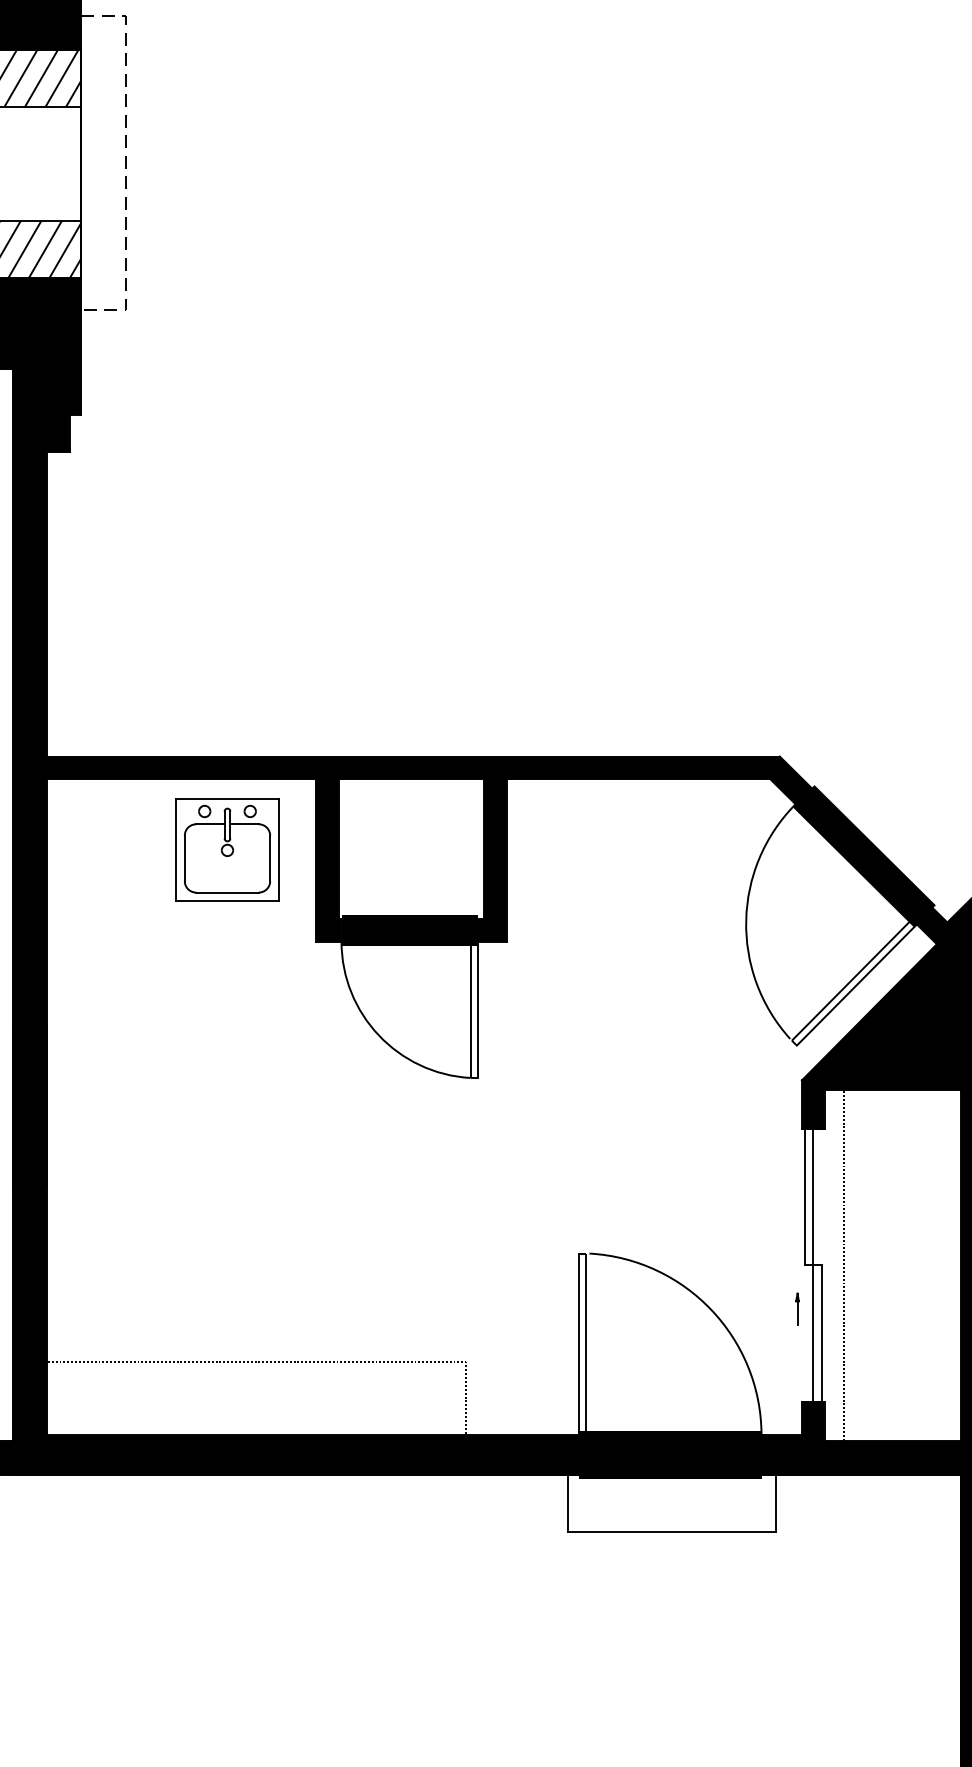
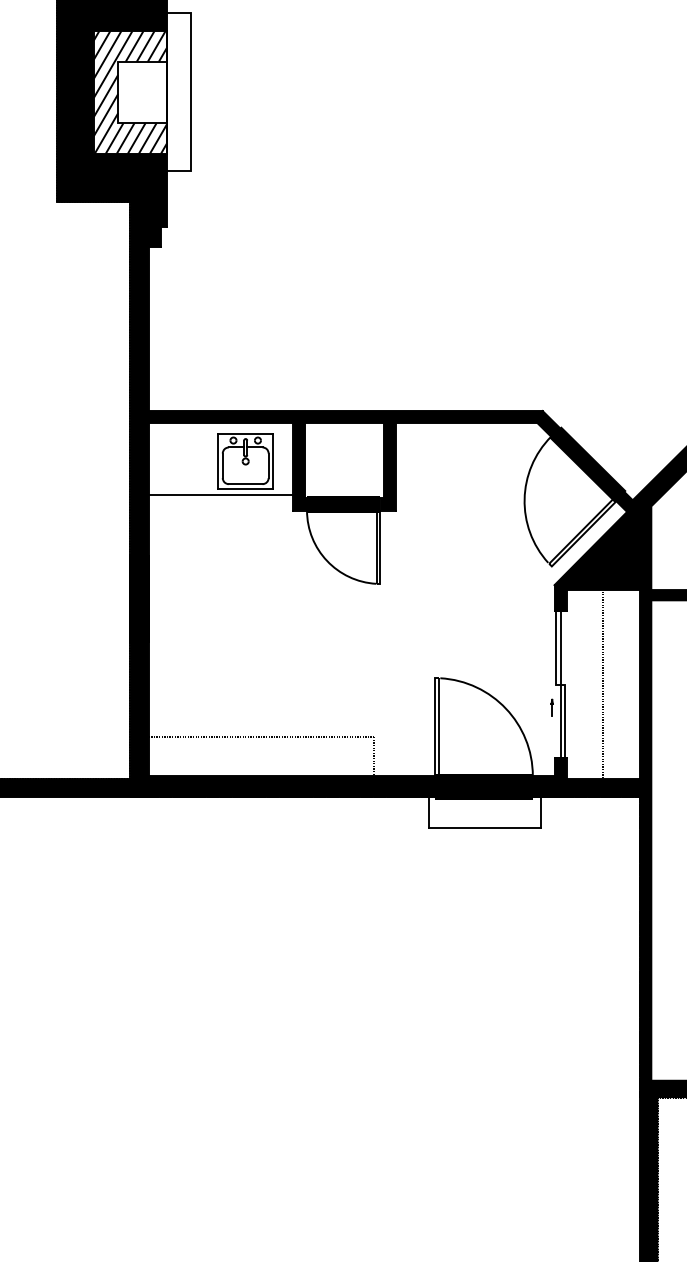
line: (126, 164) -> (191, 92), dashed -> solid
line: (180, 913) -> (220, 495), added
line: (844, 1265) -> (603, 684), moved

